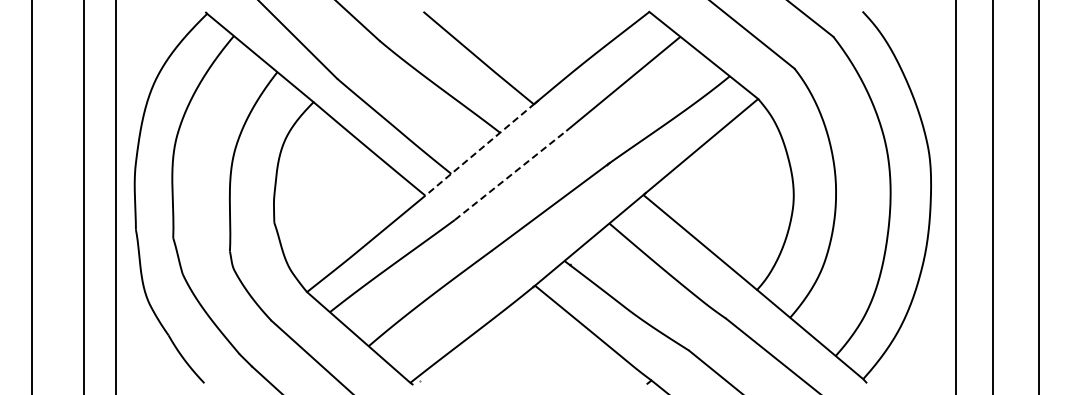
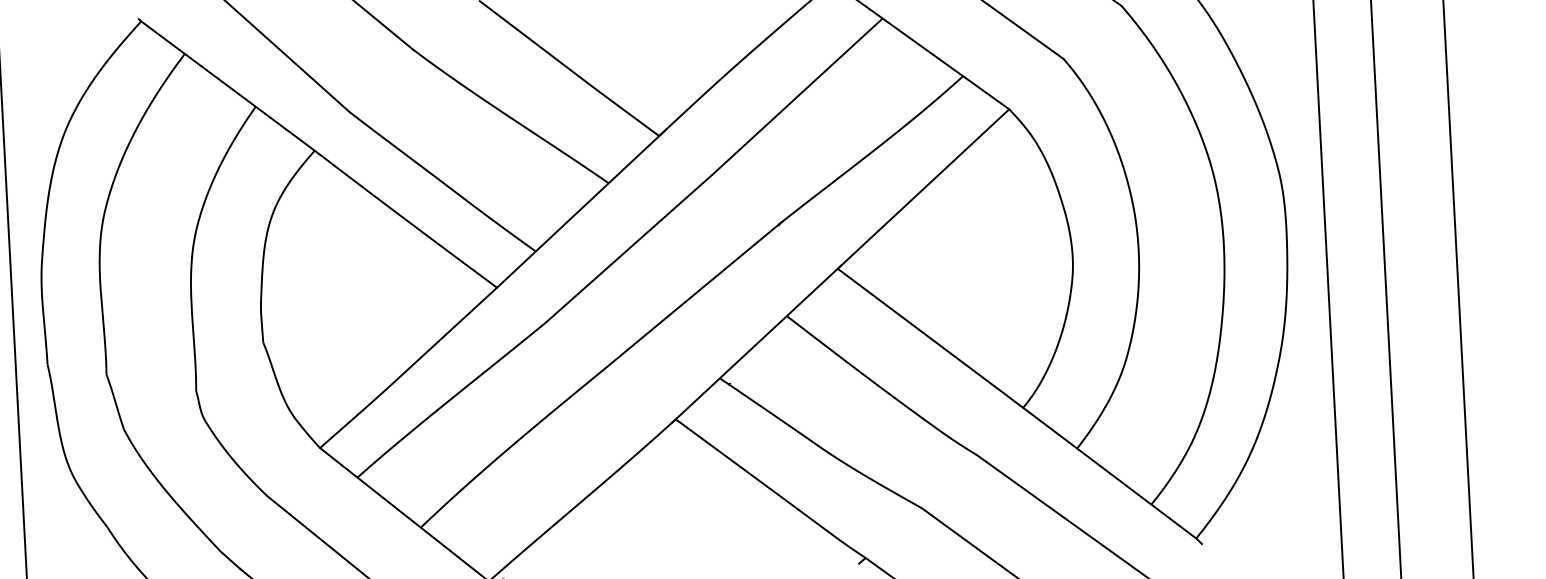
line: (480, 149) -> (579, 211), dashed -> solid
line: (510, 175) -> (628, 249), dashed -> solid

